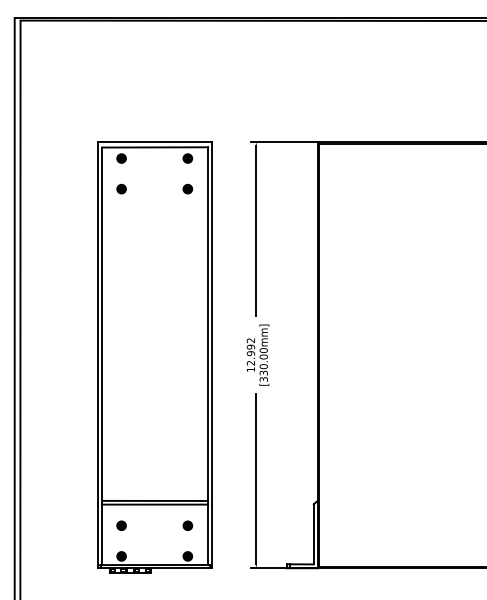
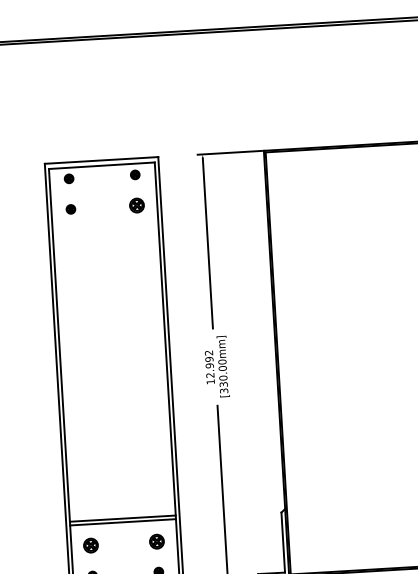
part: (187, 188) -> (136, 204), size x1.6
part: (121, 525) -> (90, 545), size x1.6
part: (187, 525) -> (156, 541), size x1.6

